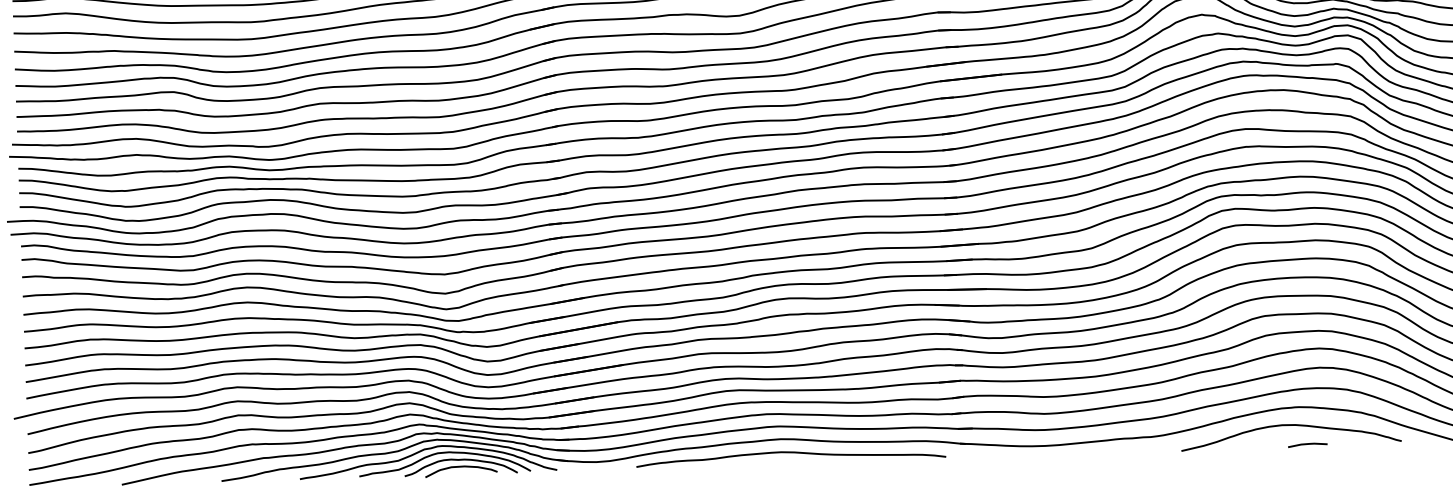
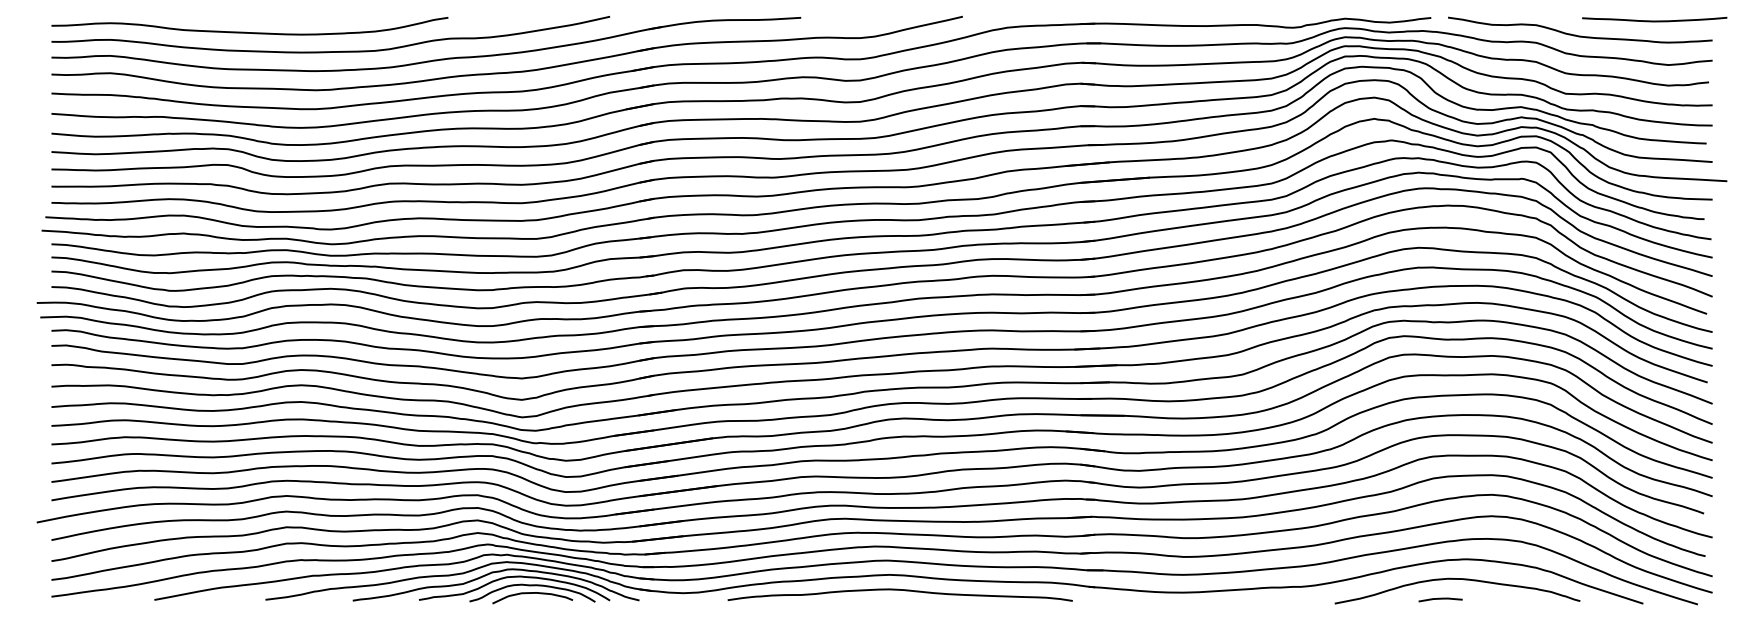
line: (1307, 444) -> (1440, 599), moved

